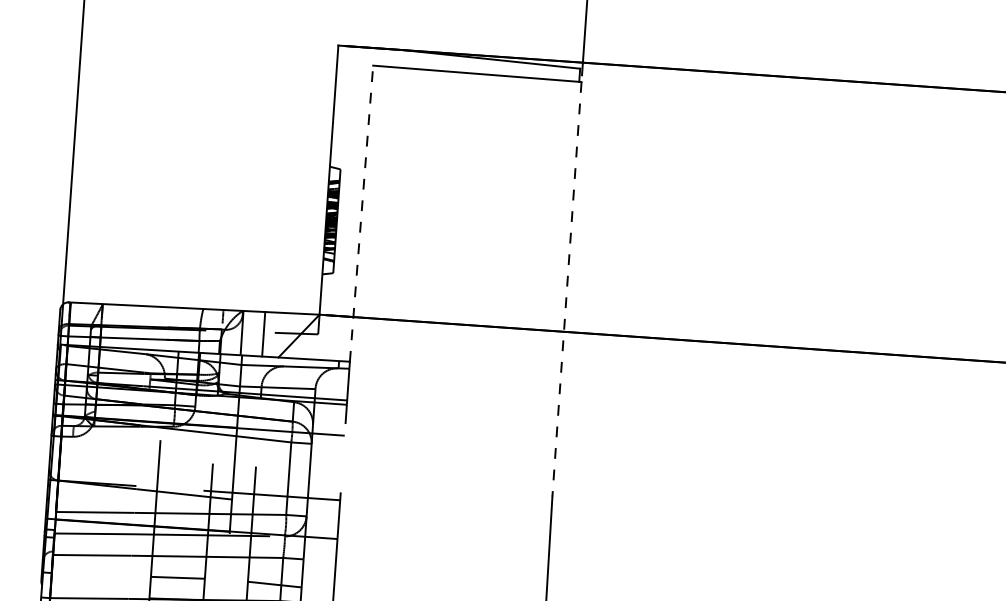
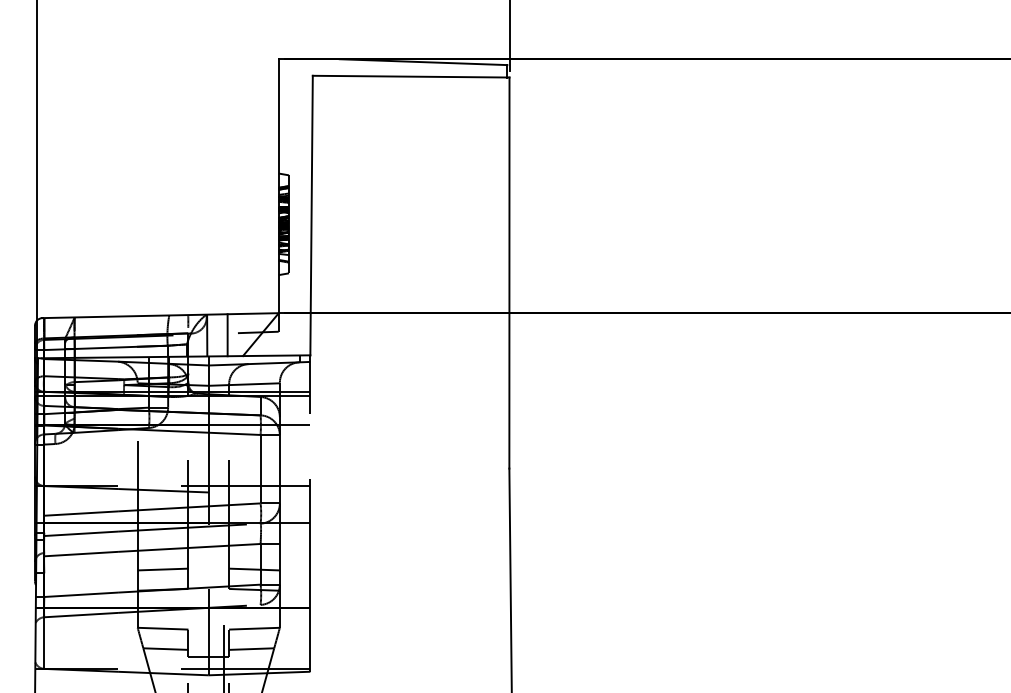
line: (361, 213) -> (311, 215), dashed -> solid
line: (567, 289) -> (509, 273), dashed -> solid

